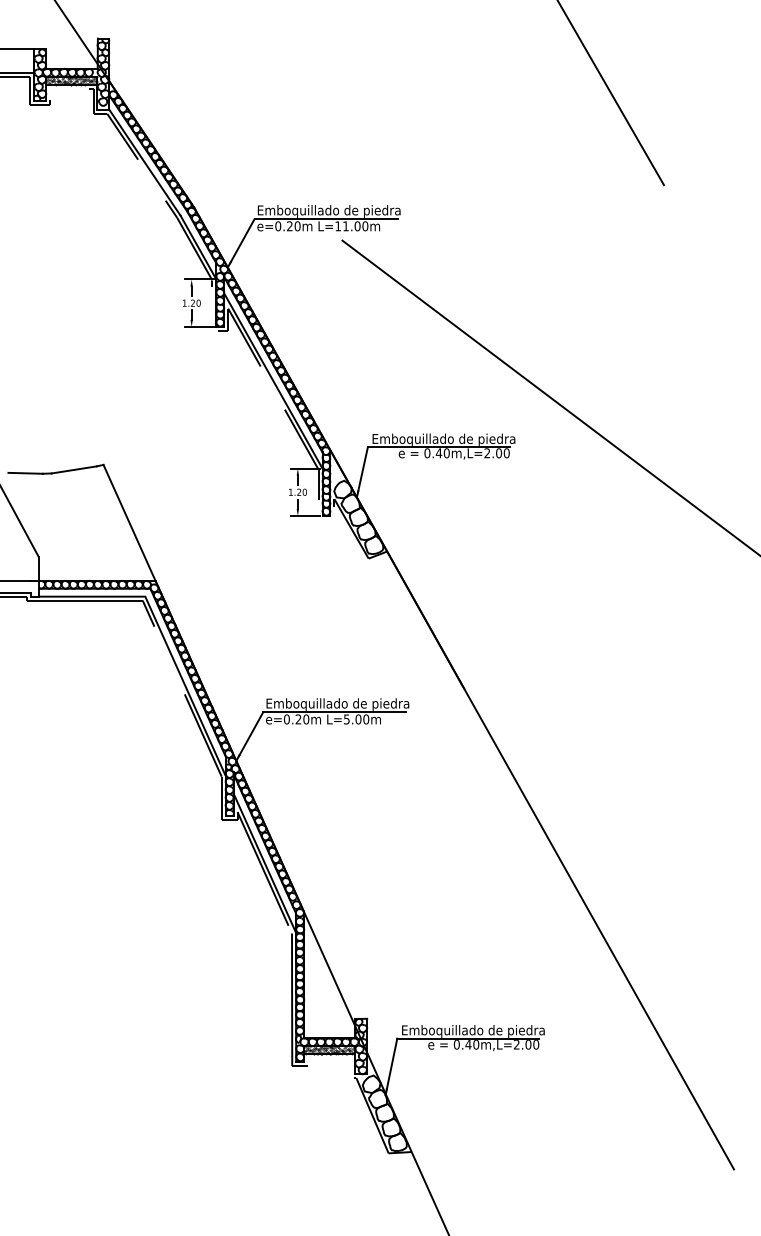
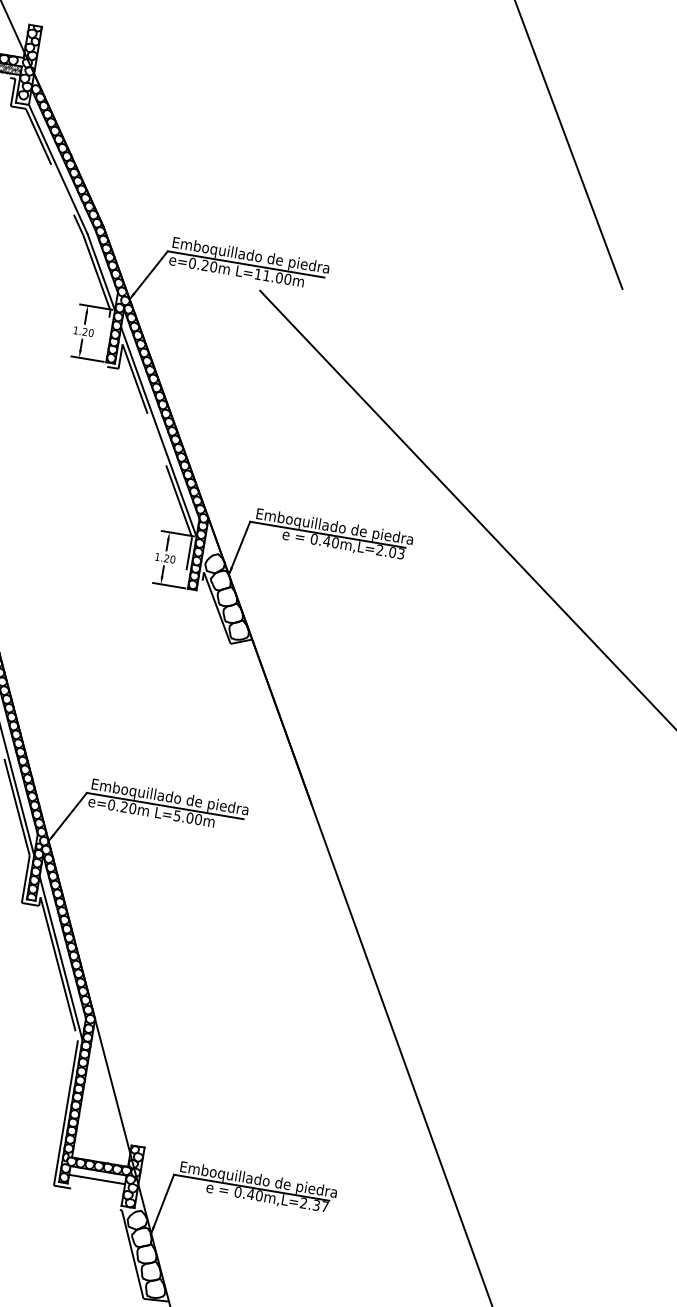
text: (506, 453) -> (400, 554), 0.40m,L=2.00 -> 0.40m,L=2.03
text: (532, 1044) -> (321, 1205), 0.40m,L=2.00 -> 0.40m,L=2.37
hatch: (329, 1050) -> (97, 1175), removed

